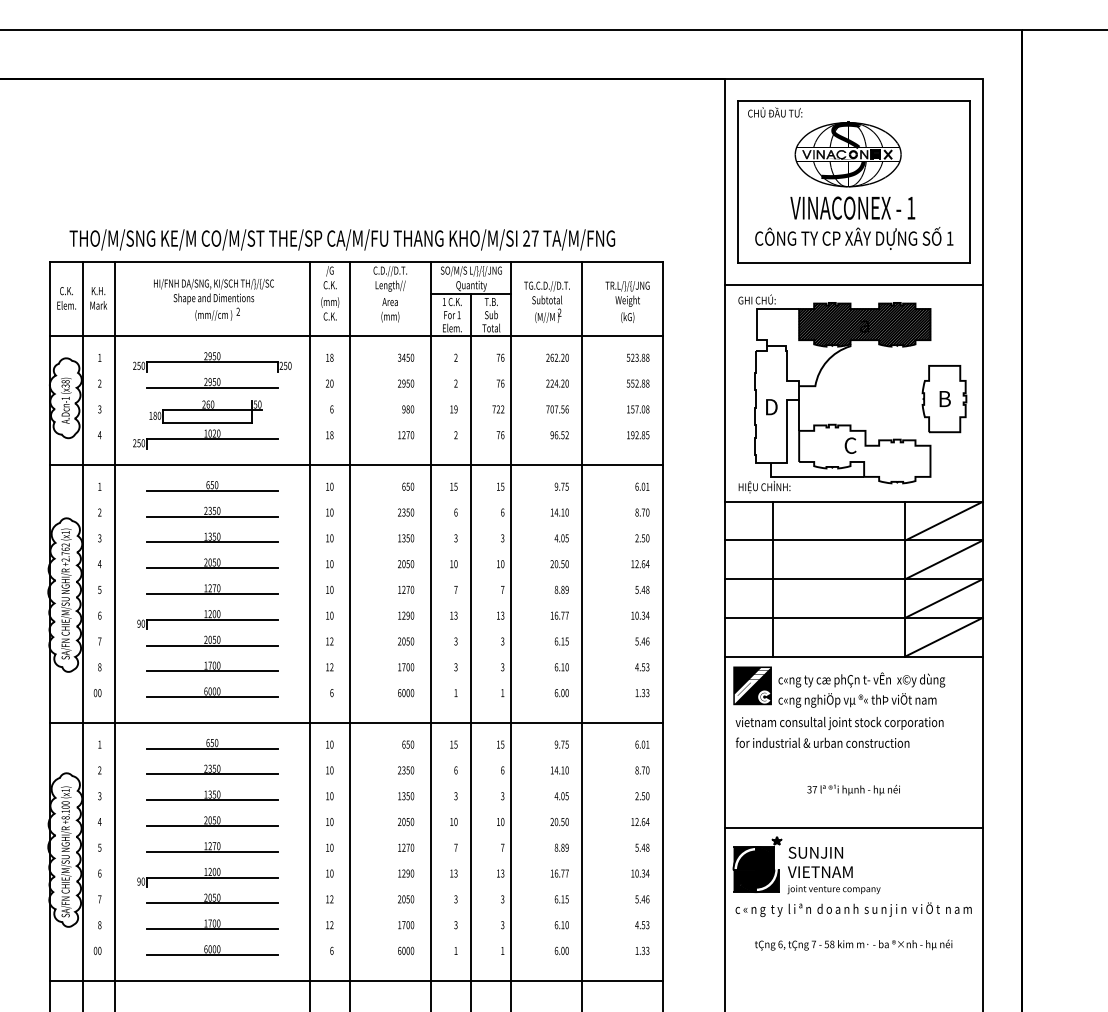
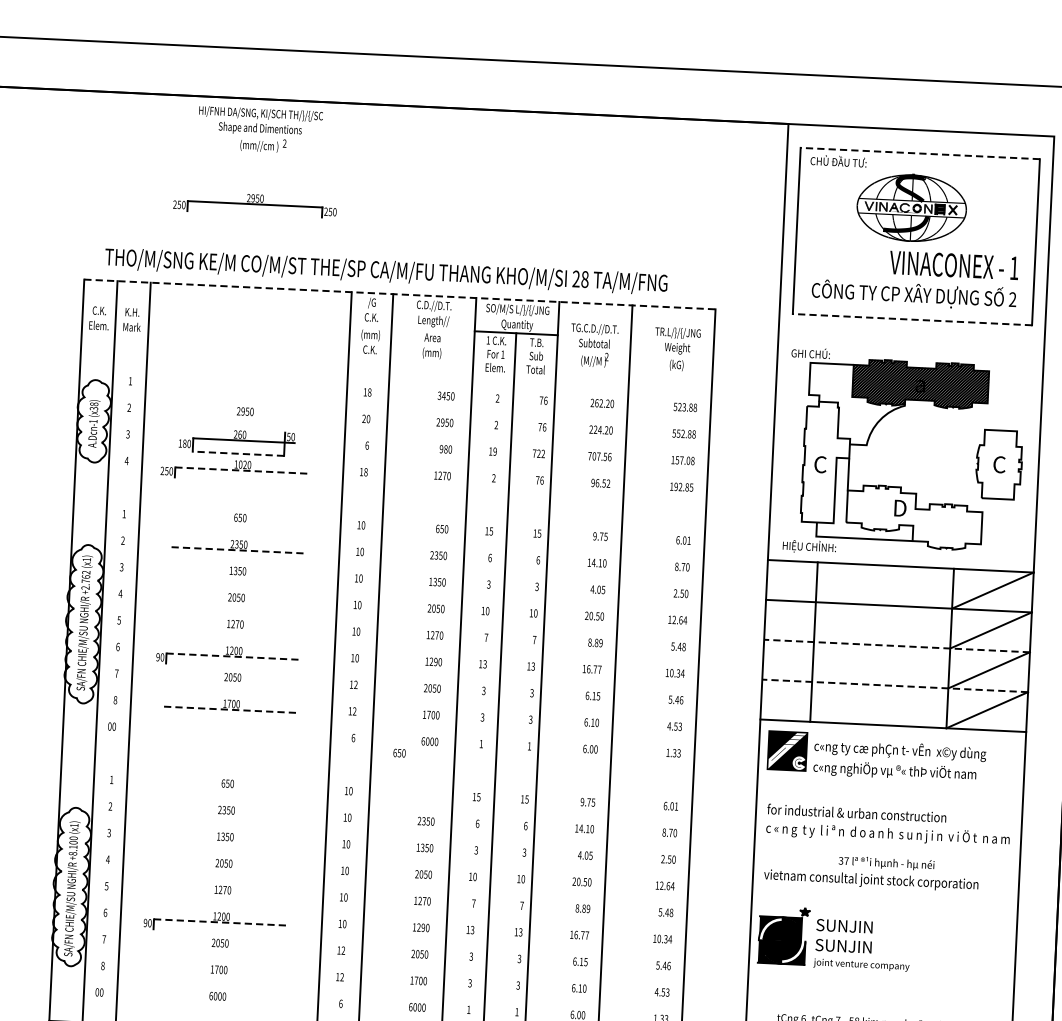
line: (853, 101) -> (919, 153), solid -> dashed
text: (852, 207) -> (953, 264), moved
text: (534, 238) -> (584, 279), 27 -> 28
text: (949, 238) -> (1012, 299), 1 -> 2
line: (357, 261) -> (400, 294), solid -> dashed
line: (853, 262) -> (912, 319), solid -> dashed
line: (853, 285) -> (910, 343), removed
text: (213, 299) -> (259, 129), moved
line: (356, 336) -> (396, 371), removed
part: (212, 362) -> (255, 204), moved
line: (212, 387) -> (245, 417), removed
text: (944, 398) -> (999, 464), B -> C
text: (771, 406) -> (820, 464), D -> C
line: (207, 423) -> (238, 454), solid -> dashed
line: (212, 439) -> (242, 470), solid -> dashed
text: (850, 445) -> (900, 508), C -> D
line: (356, 465) -> (389, 504), removed
line: (212, 490) -> (240, 523), removed
line: (212, 516) -> (238, 550), solid -> dashed
line: (212, 542) -> (237, 577), removed
line: (212, 568) -> (236, 603), removed
line: (853, 579) -> (896, 646), solid -> dashed
line: (212, 593) -> (235, 629), removed
line: (853, 617) -> (894, 685), solid -> dashed
line: (212, 619) -> (233, 656), solid -> dashed
line: (212, 645) -> (232, 683), removed
line: (212, 671) -> (231, 710), solid -> dashed
part: (212, 692) -> (230, 731), removed
line: (356, 722) -> (377, 769), removed
text: (839, 723) -> (871, 880), moved
text: (408, 744) -> (399, 753), moved
line: (212, 748) -> (227, 789), removed
line: (212, 774) -> (226, 816), removed
line: (212, 800) -> (225, 842), removed
line: (212, 826) -> (223, 869), removed
line: (853, 827) -> (884, 901), removed
line: (212, 851) -> (222, 895), removed
text: (819, 872) -> (847, 946), VIETNAM -> SUNJIN
line: (212, 877) -> (221, 922), solid -> dashed
line: (212, 903) -> (220, 949), removed
text: (853, 909) -> (887, 833), moved
line: (212, 929) -> (218, 975), removed
line: (212, 954) -> (217, 1001), removed

